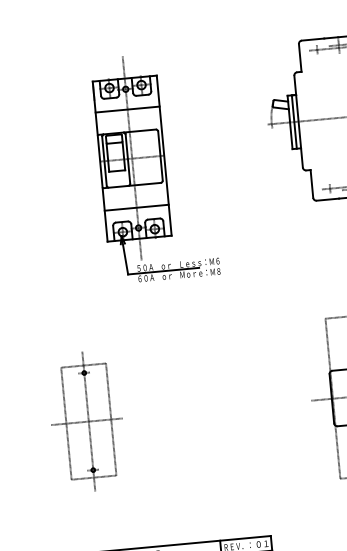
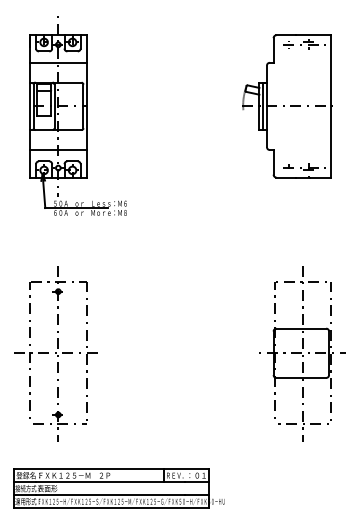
part: (154, 166) -> (77, 115), moved
part: (86, 421) -> (55, 353), size x1.43

